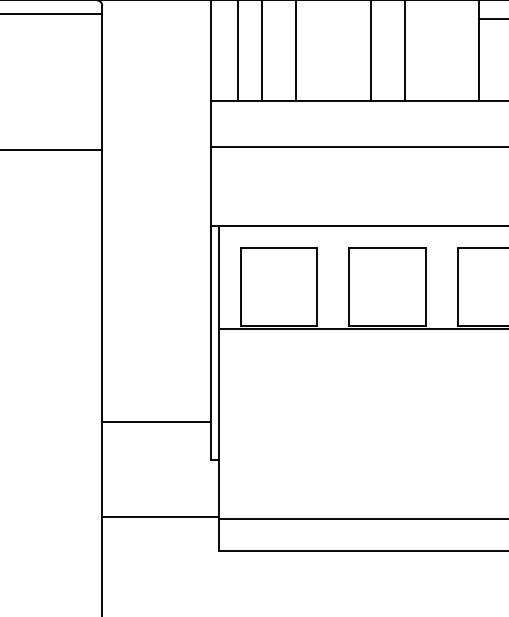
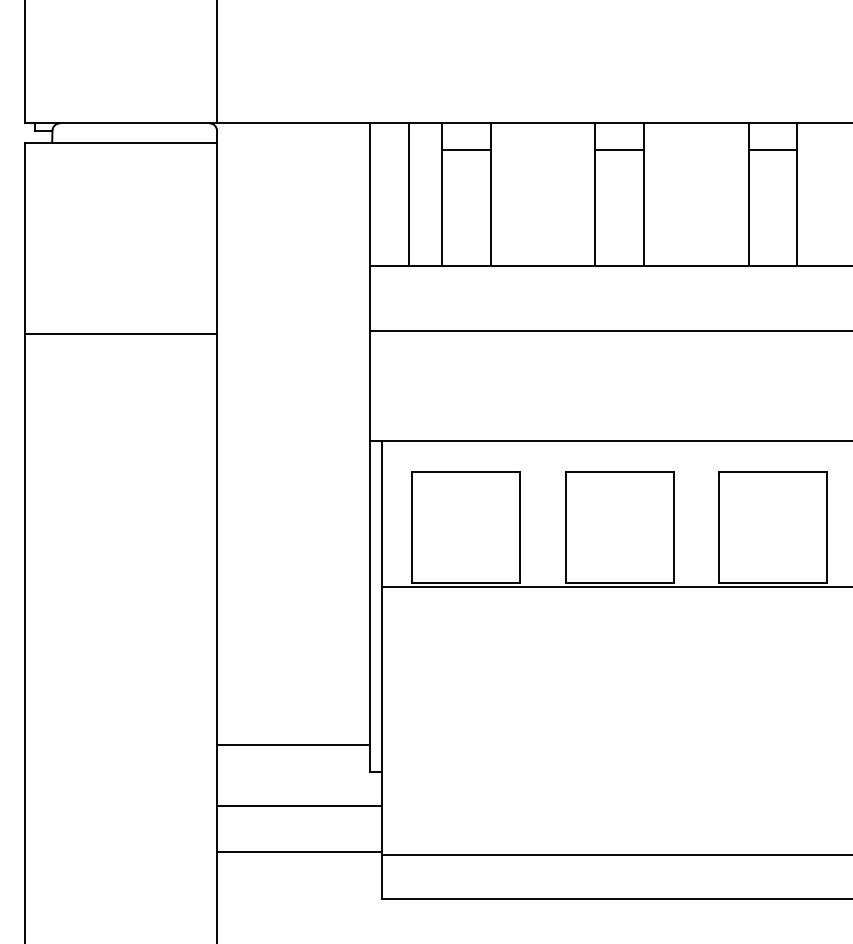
line: (278, 18) -> (465, 149), added
line: (387, 18) -> (619, 149), added
line: (156, 421) -> (293, 744), moved
line: (160, 484) -> (299, 805), added

